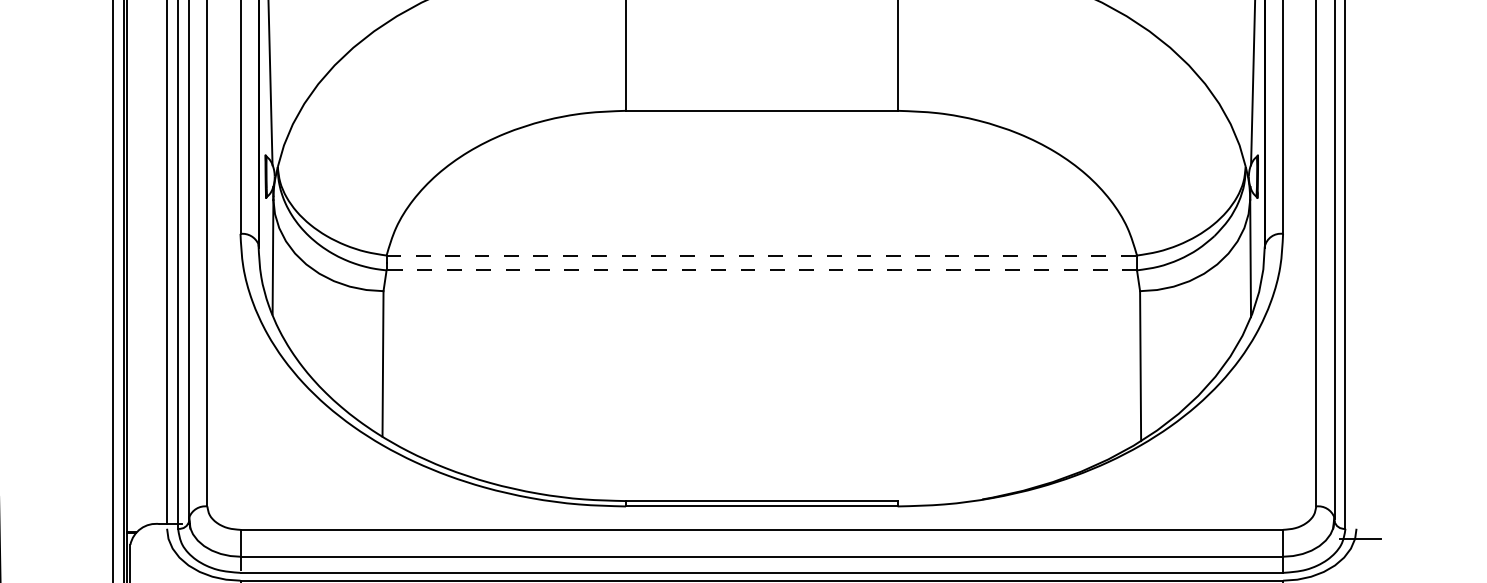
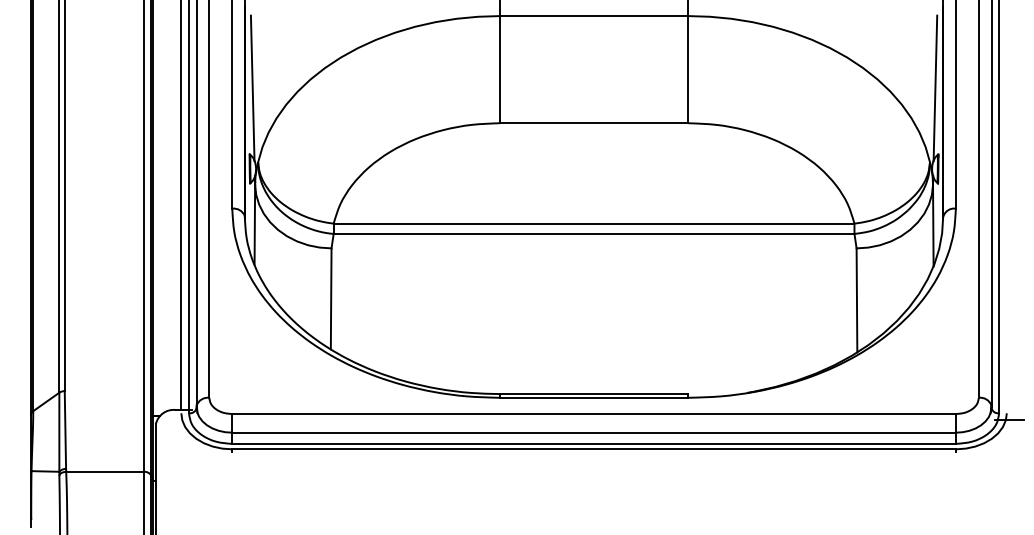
line: (762, 255) -> (594, 223), dashed -> solid
line: (760, 269) -> (593, 233), dashed -> solid

